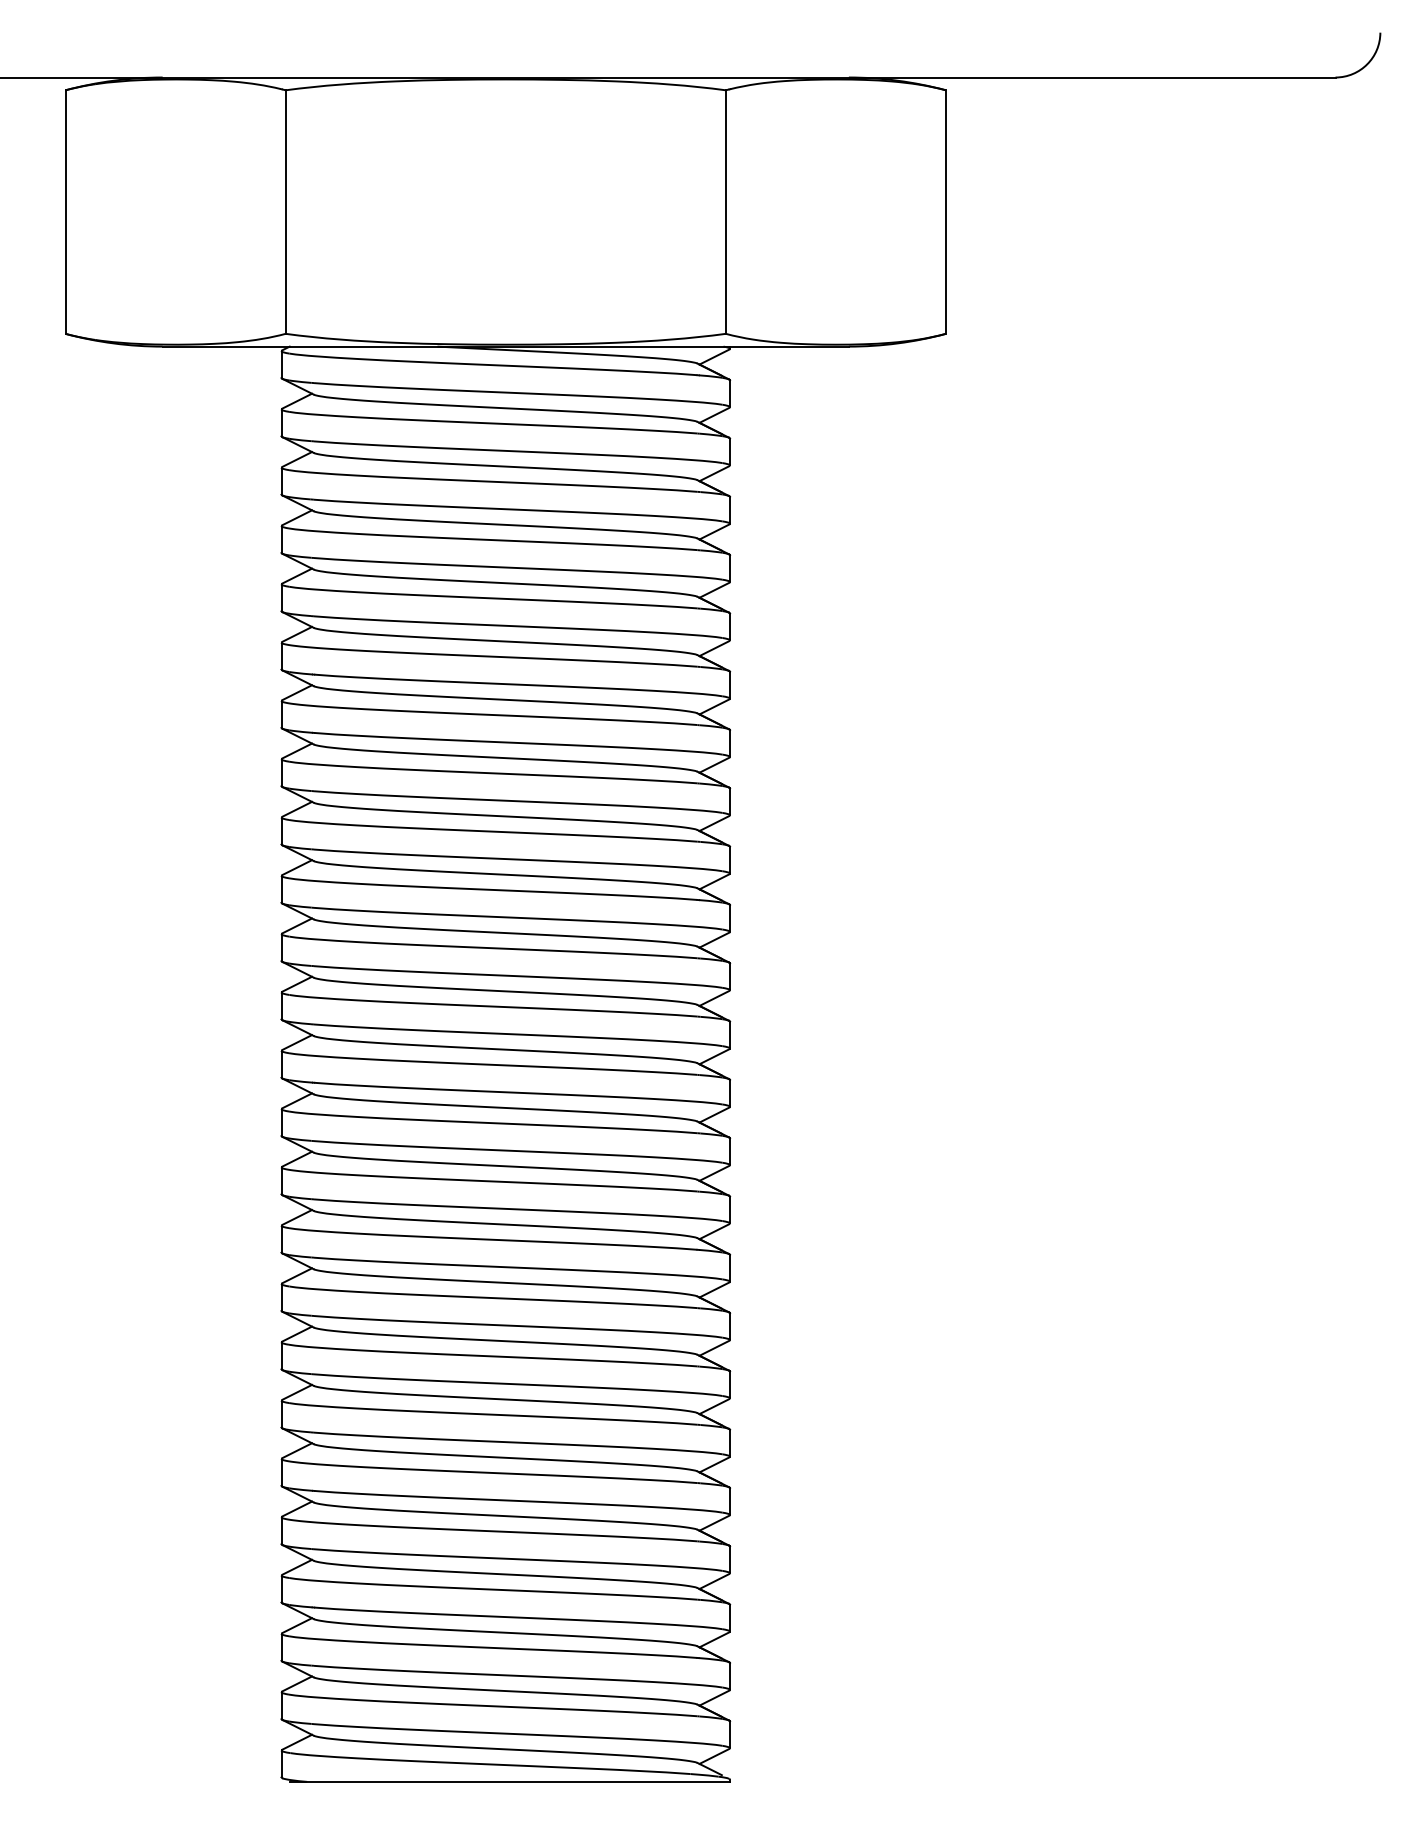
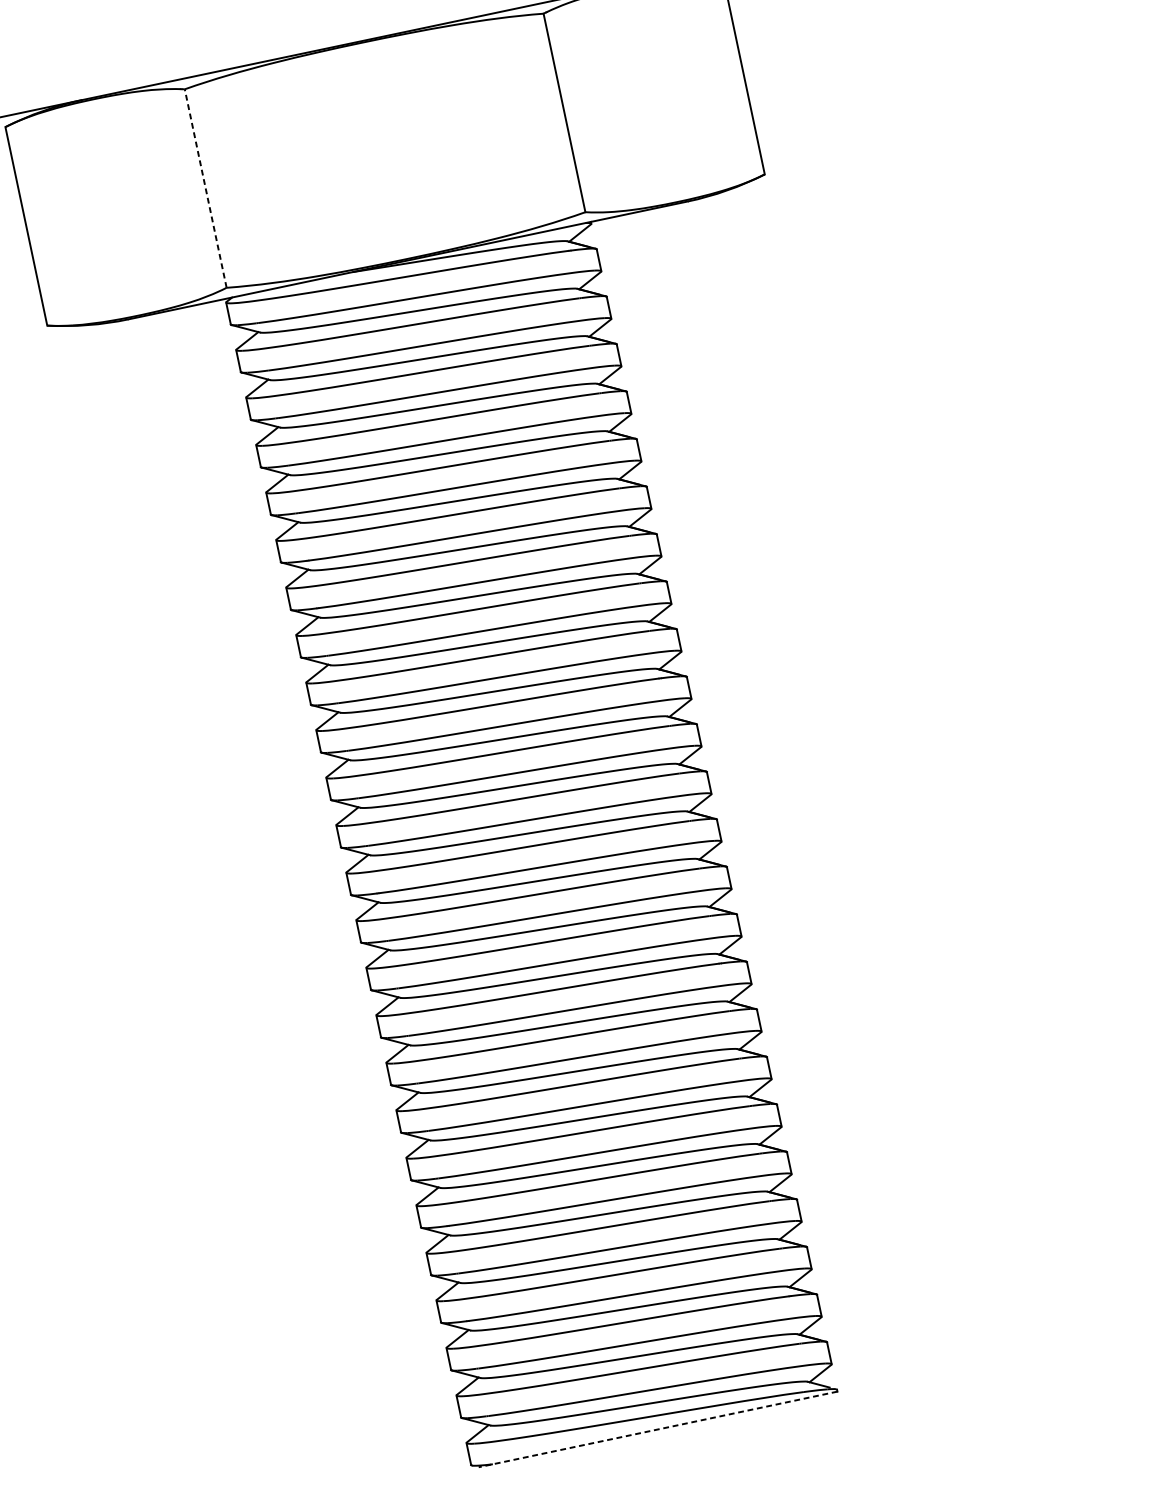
line: (285, 212) -> (205, 188), solid -> dashed
line: (509, 1781) -> (657, 1429), solid -> dashed

